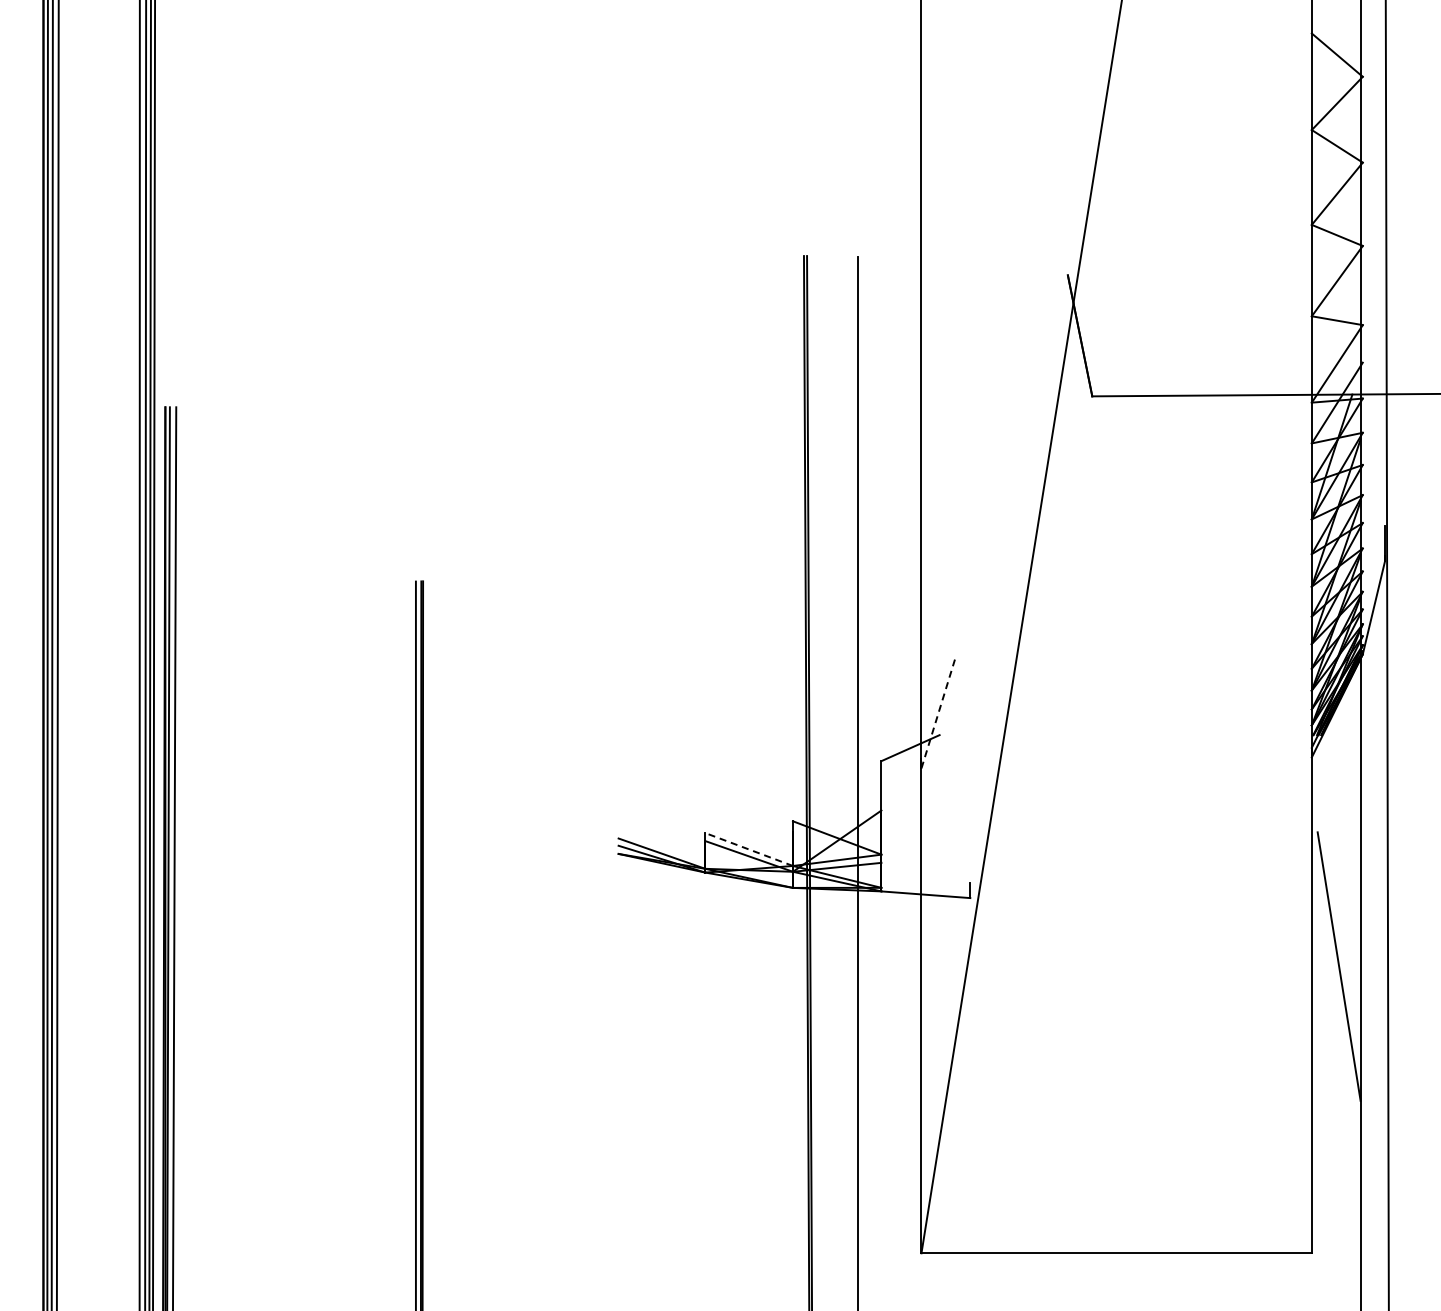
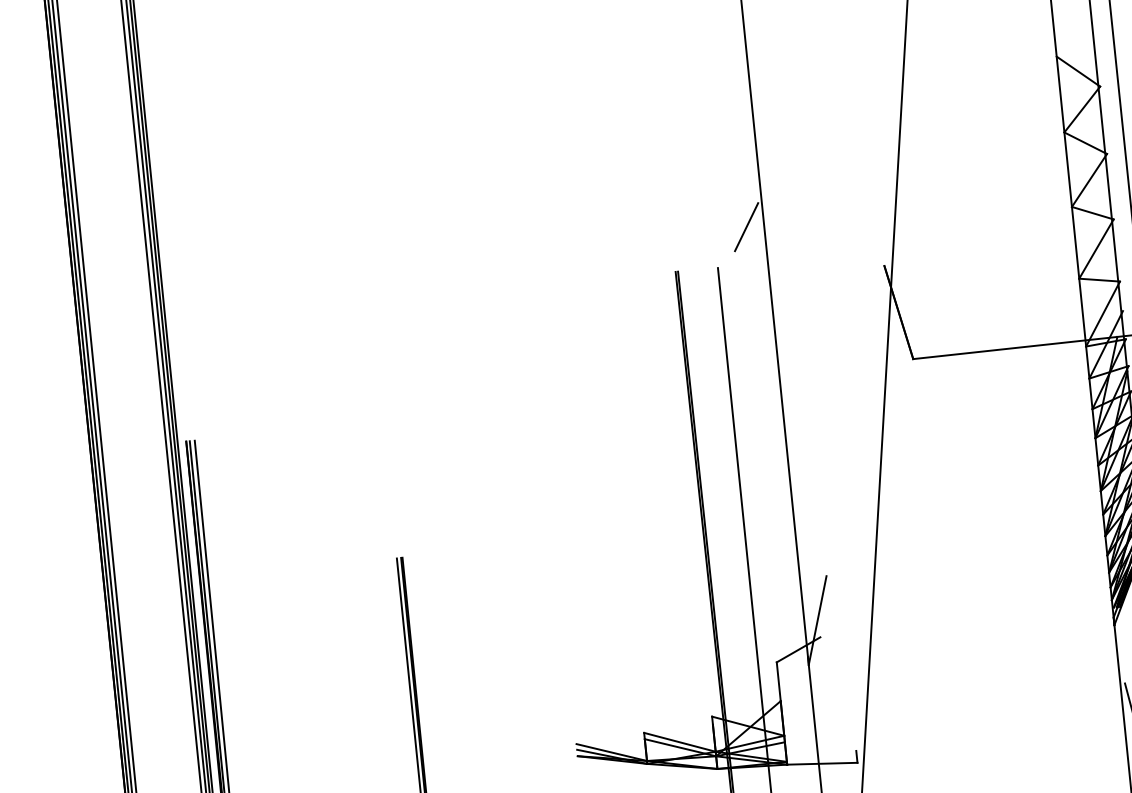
line: (898, 208) -> (746, 227), added
line: (938, 713) -> (817, 620), dashed -> solid
line: (749, 849) -> (680, 742), dashed -> solid

